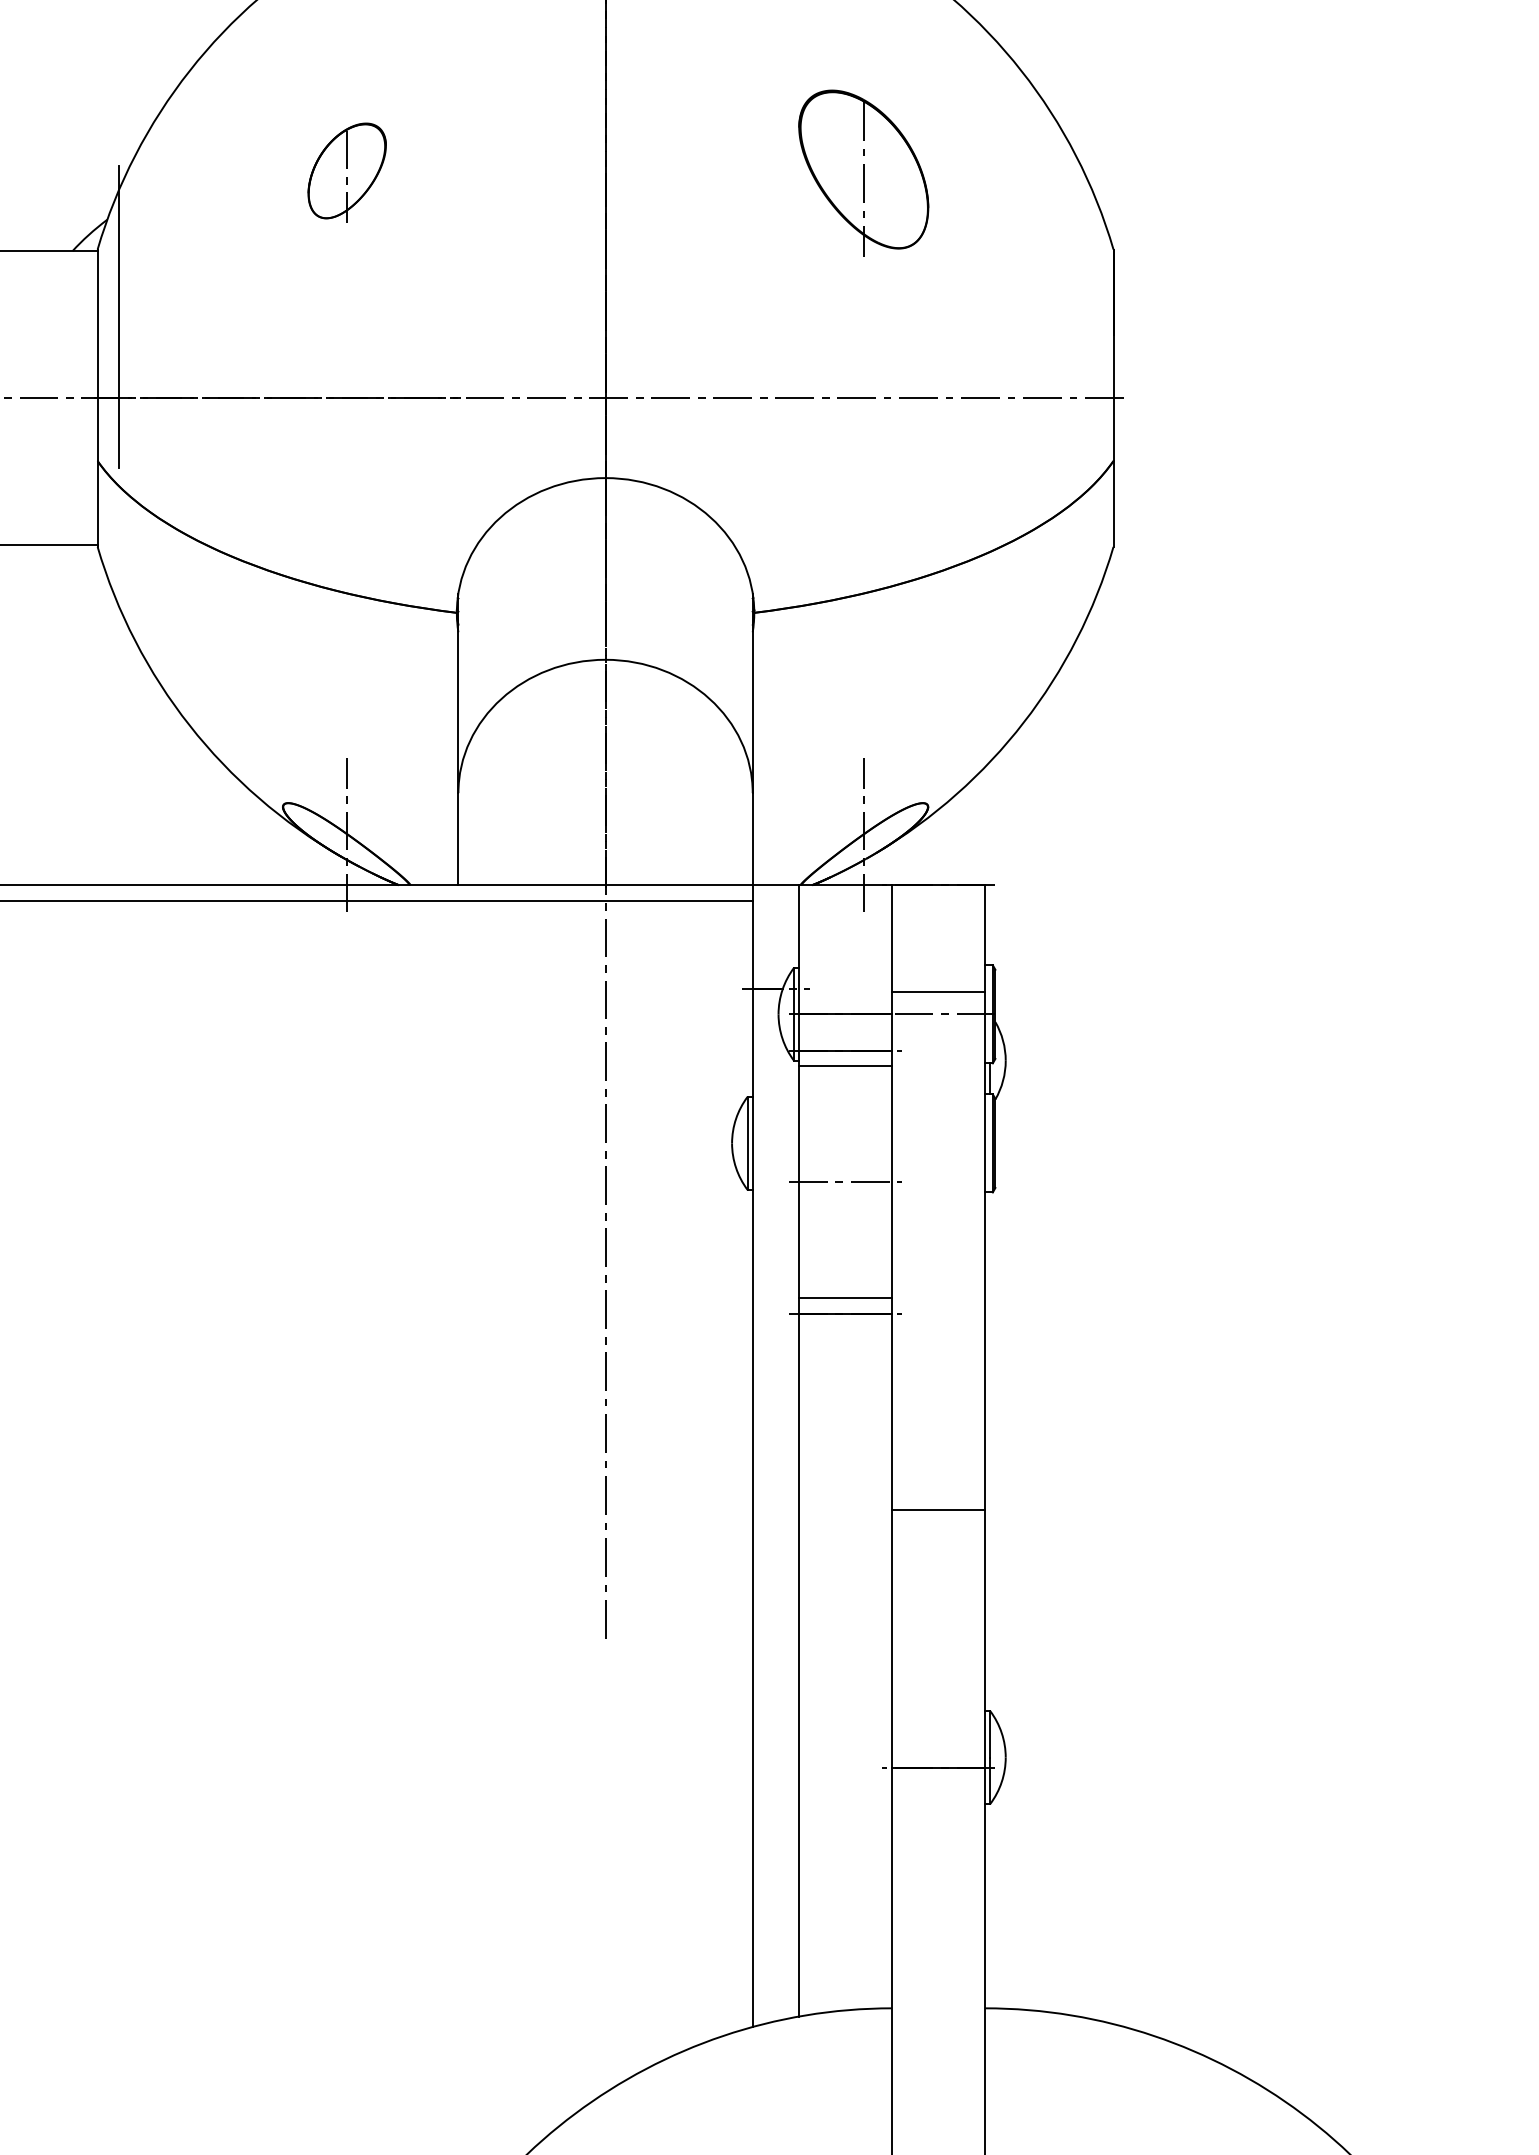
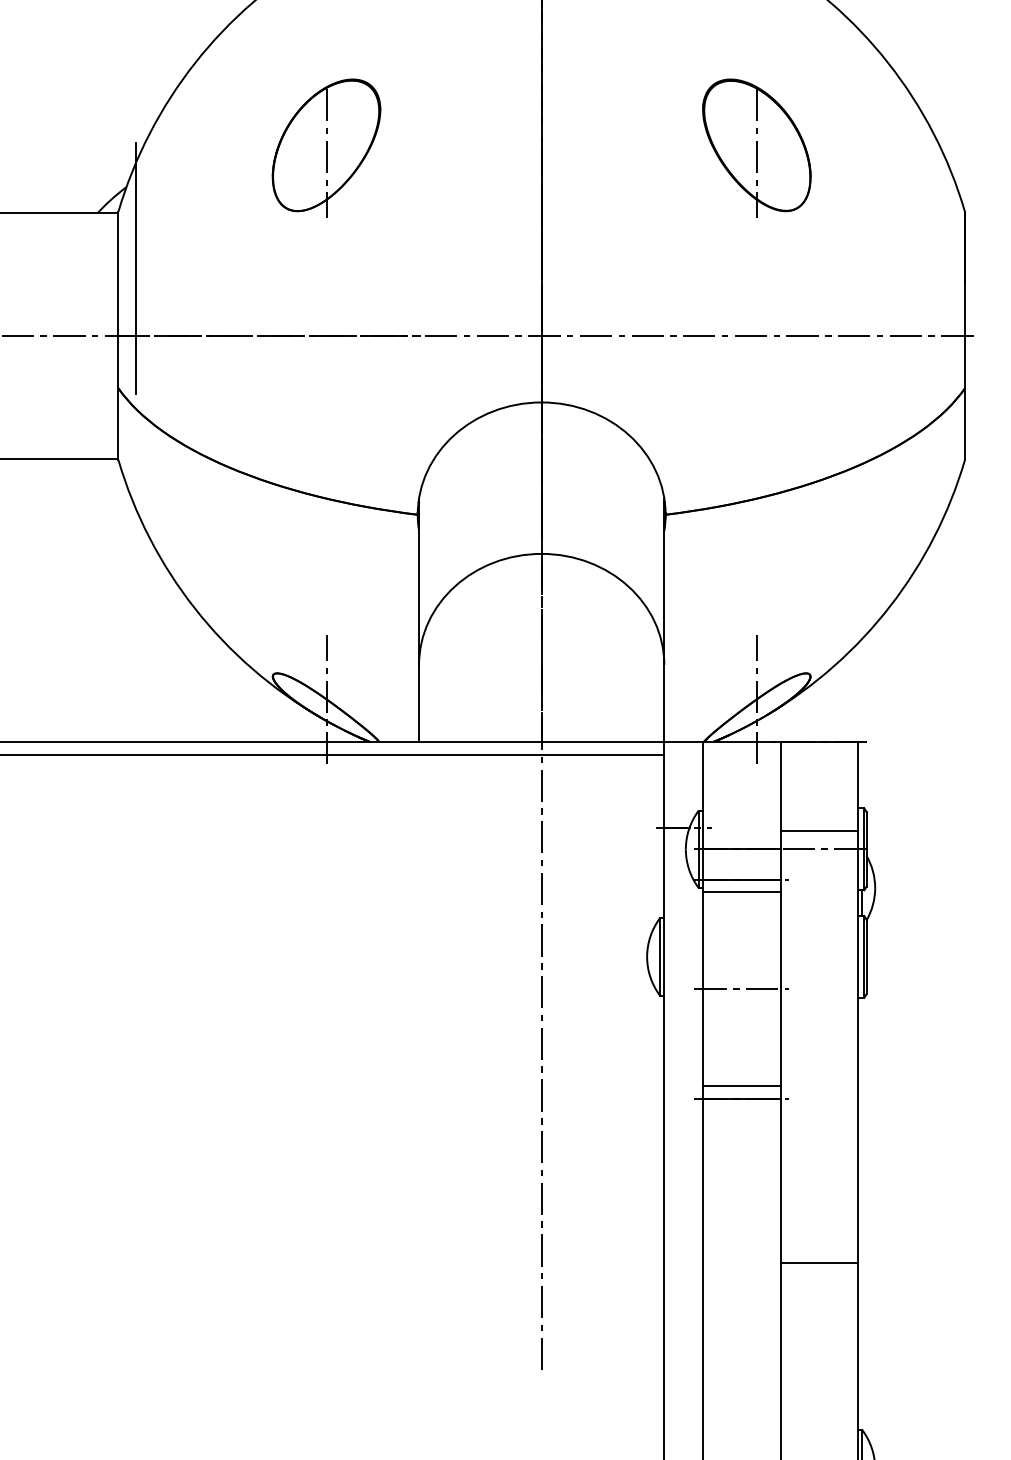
part: (346, 172) -> (325, 147), size x1.67

